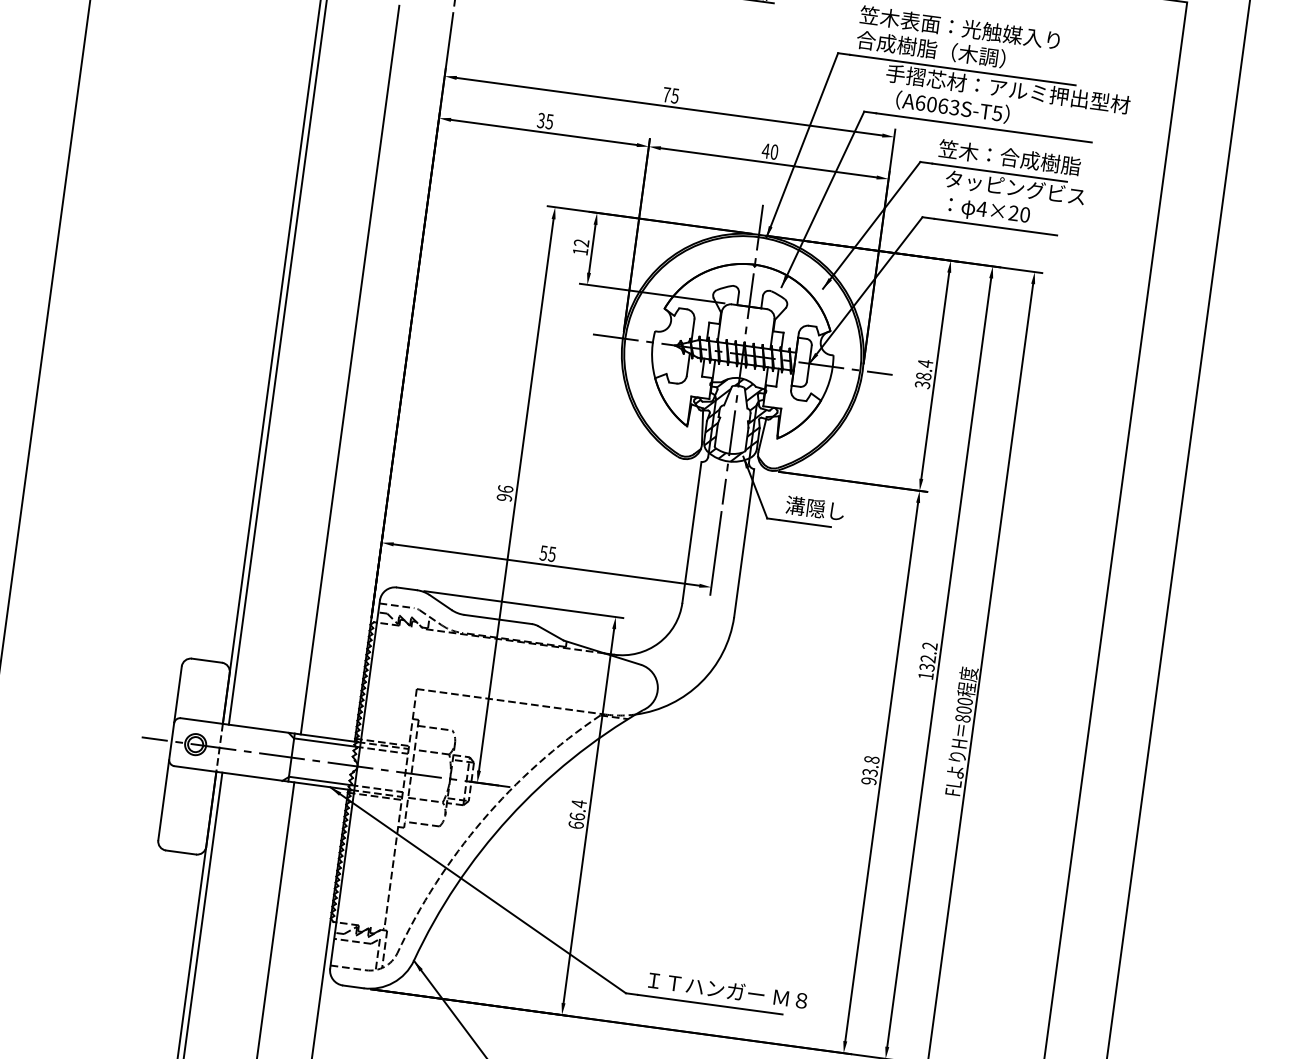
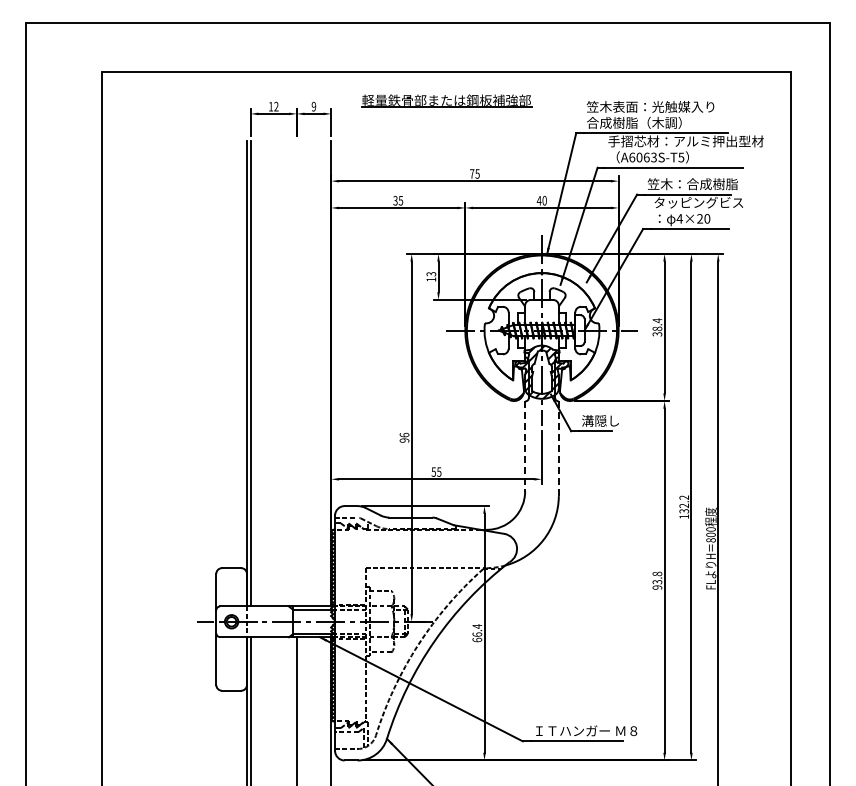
text: (581, 243) -> (431, 274), 12 -> 13
line: (349, 369) -> (296, 373), removed
line: (692, 532) -> (525, 446), solid -> dashed
line: (743, 542) -> (558, 448), solid -> dashed

